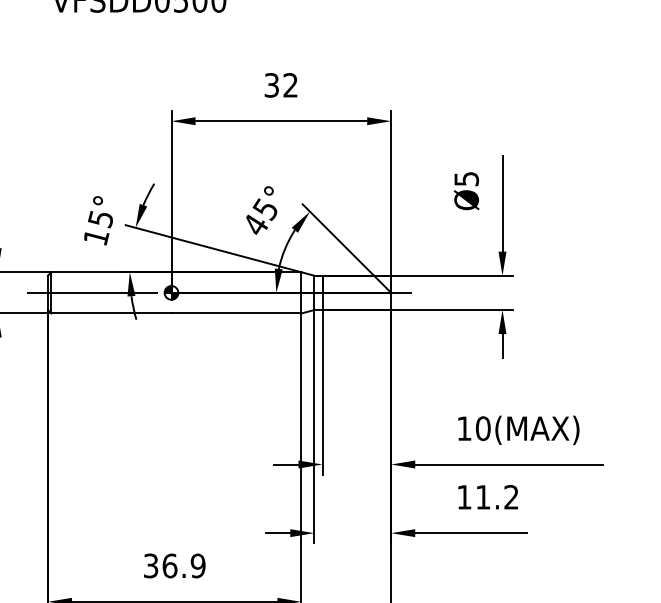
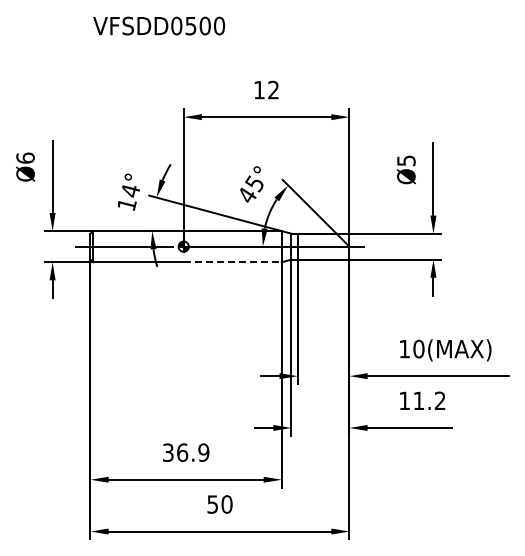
text: (271, 84) -> (259, 89), 32 -> 12
text: (99, 219) -> (129, 191), 15° -> 14°
line: (237, 313) -> (233, 262), solid -> dashed

